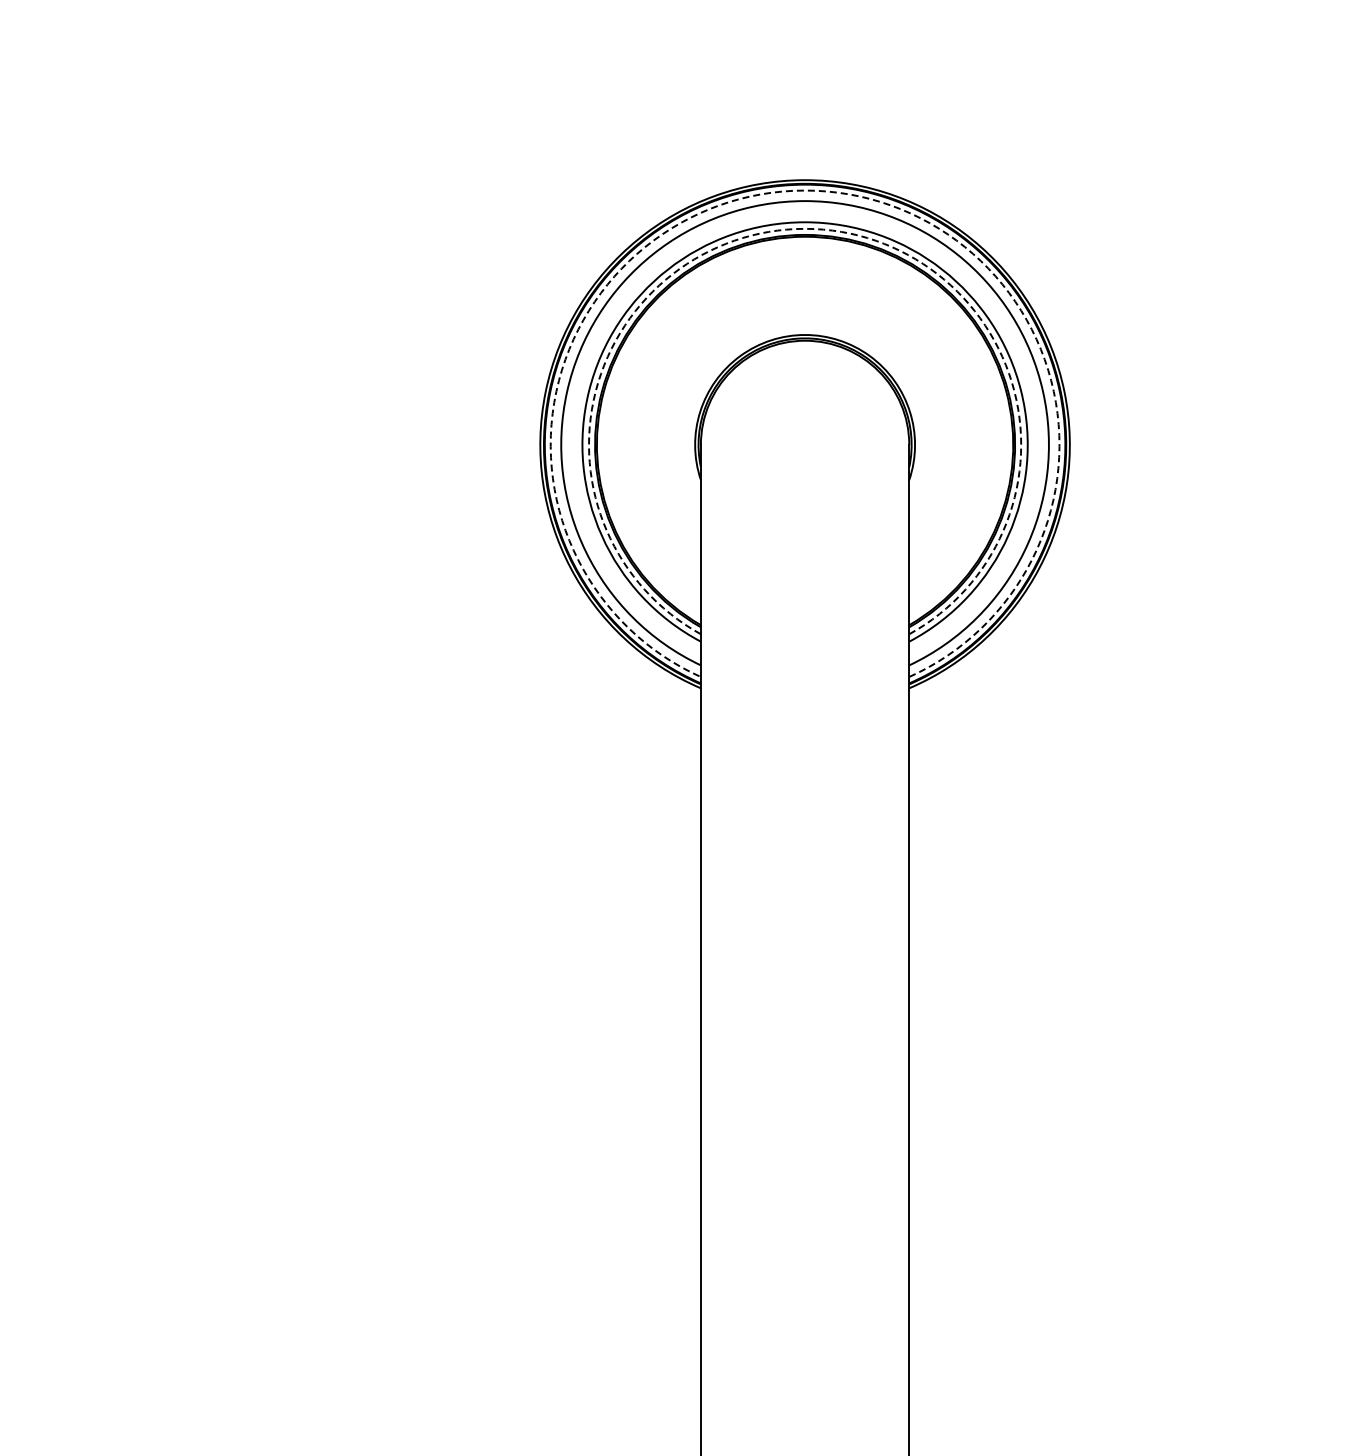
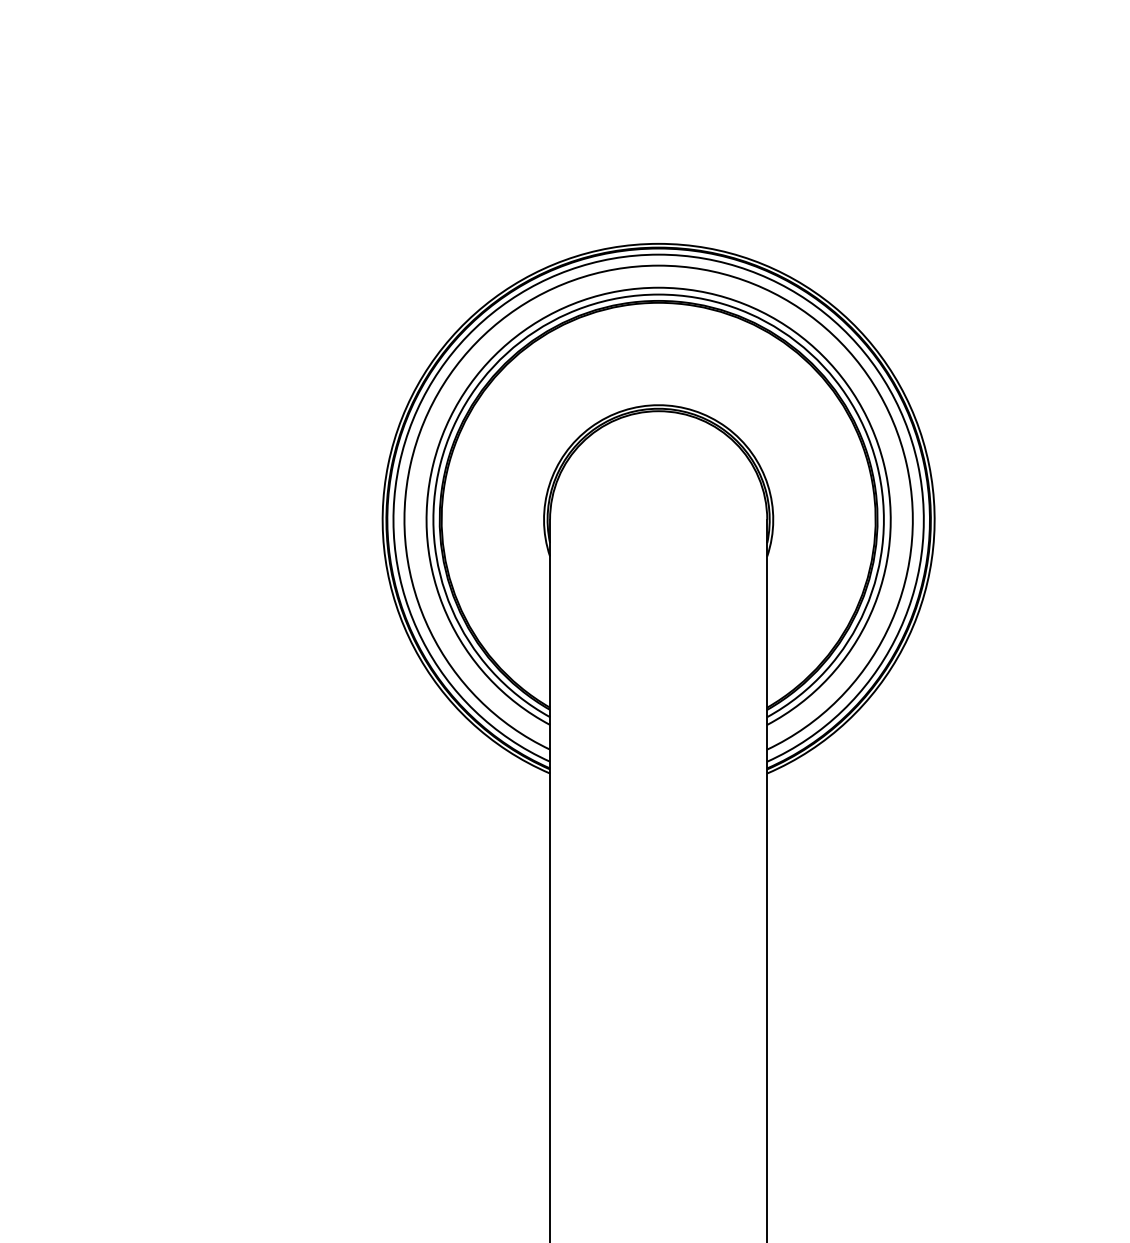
arc: (805, 190) -> (659, 254), dashed -> solid
arc: (805, 228) -> (659, 294), dashed -> solid

